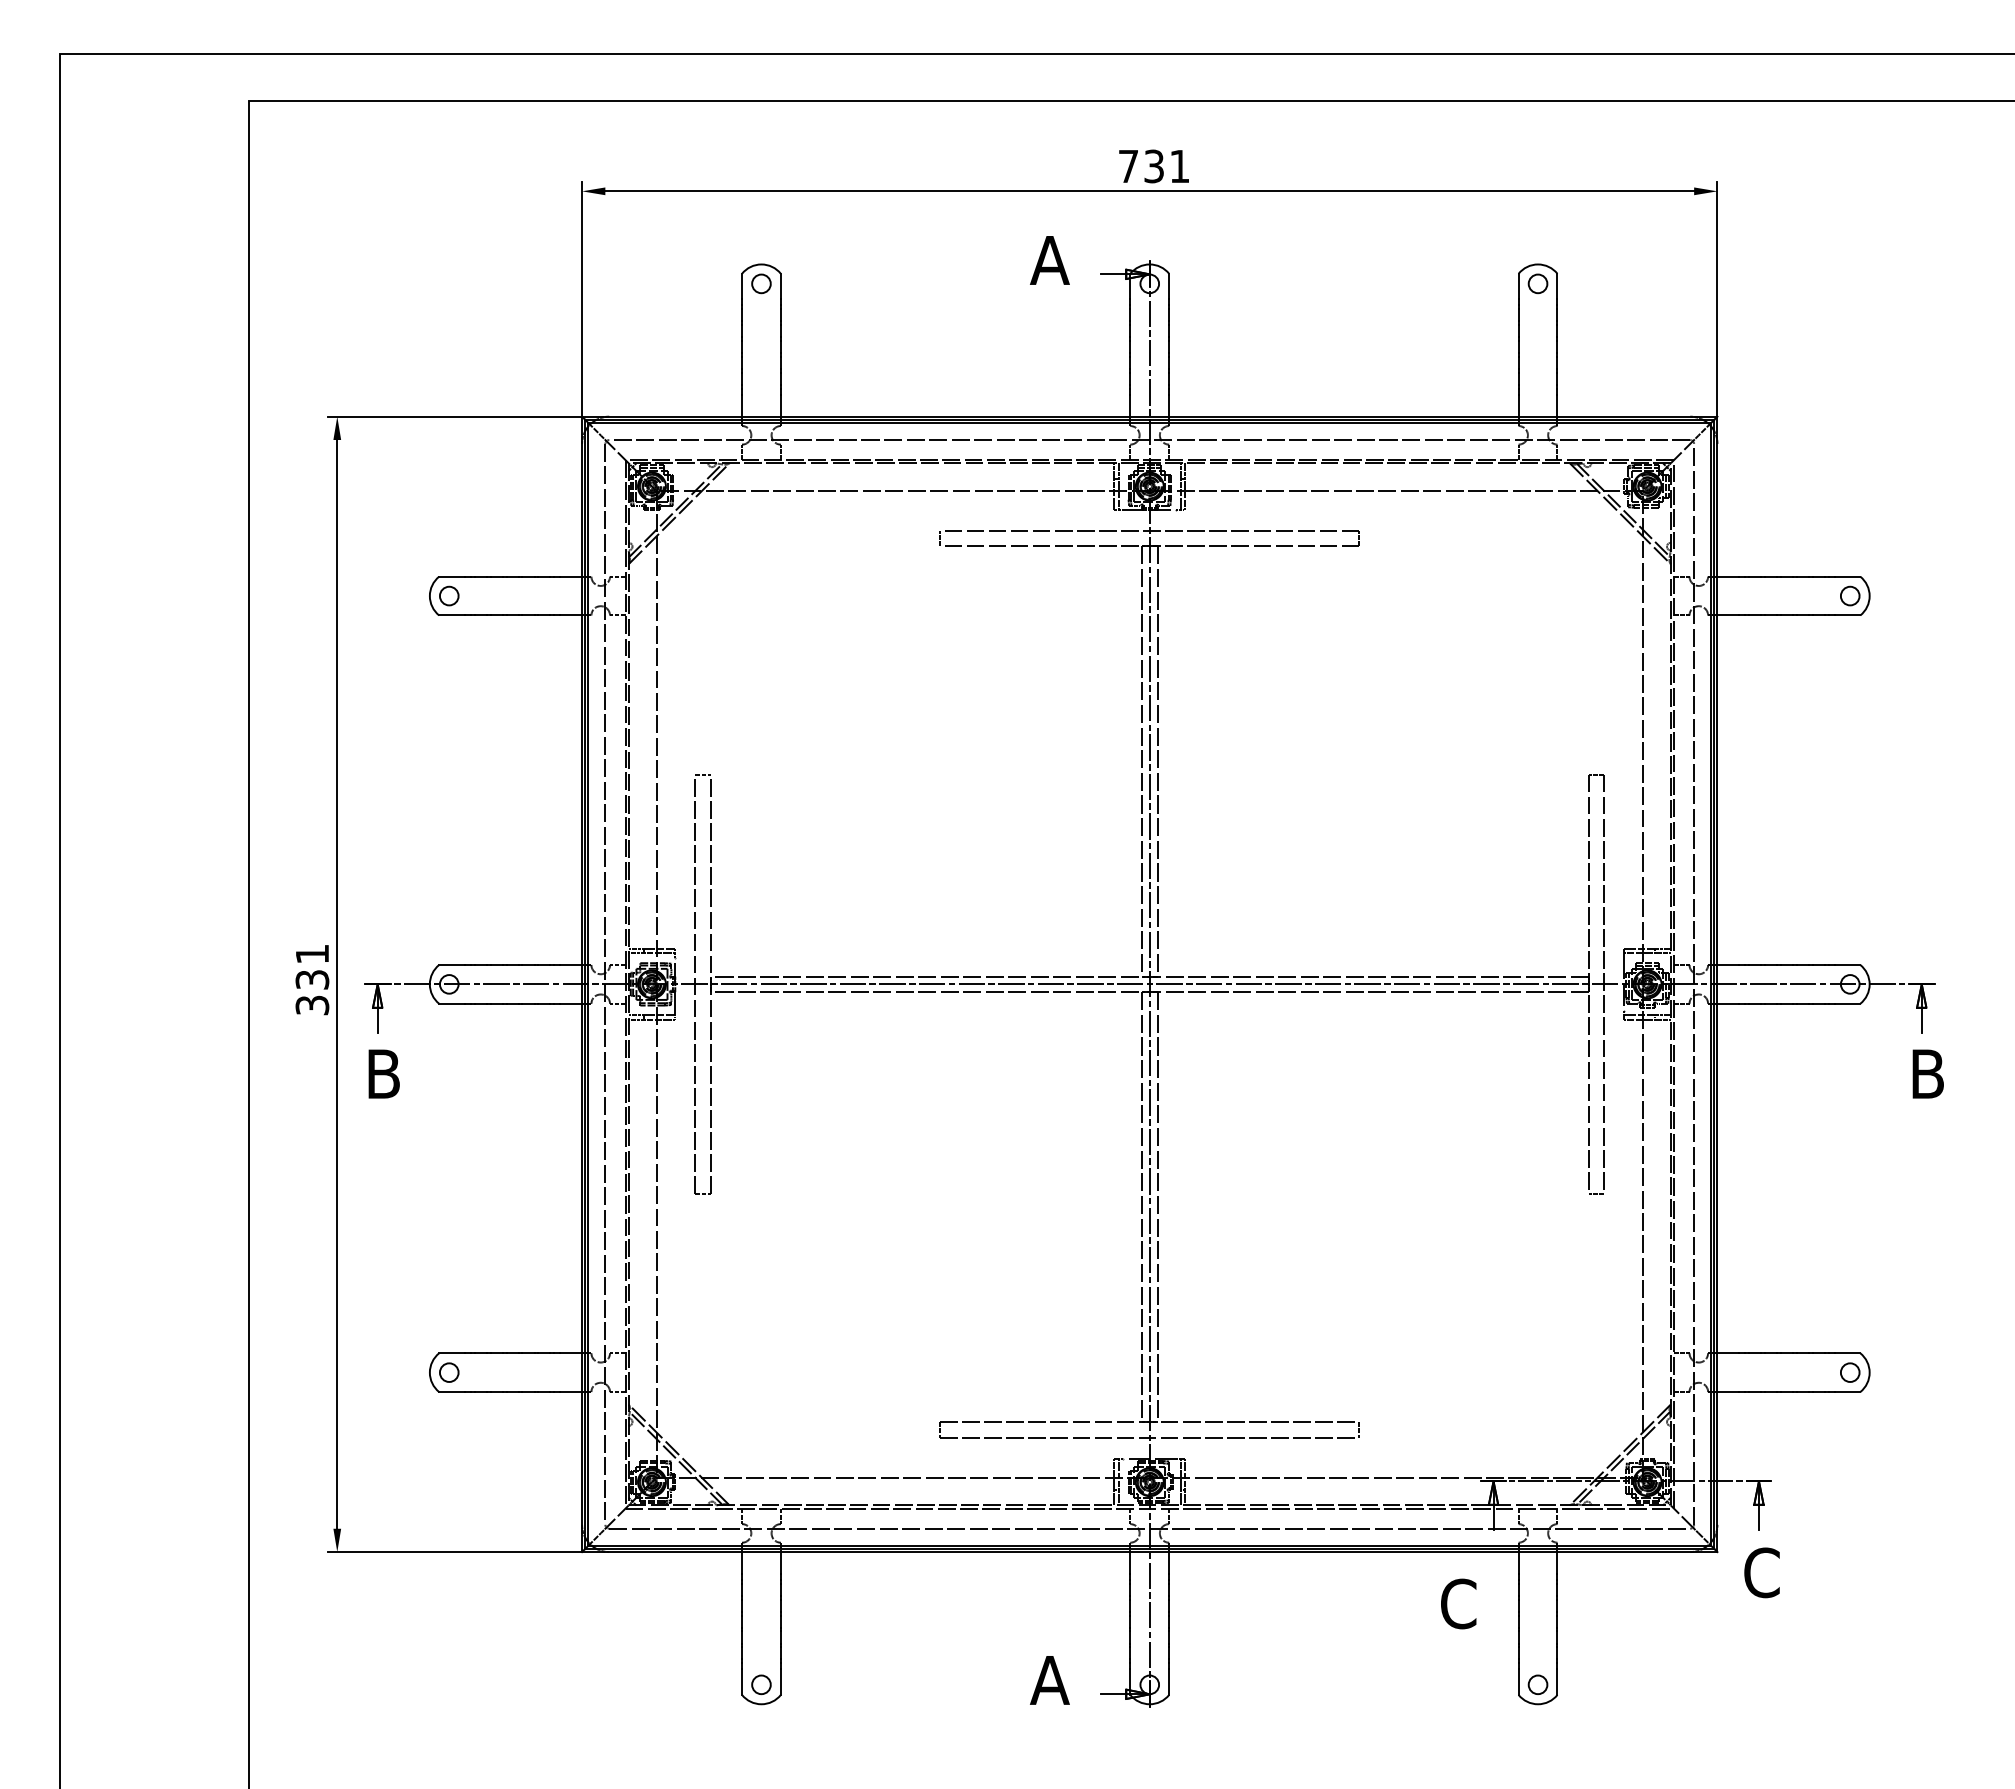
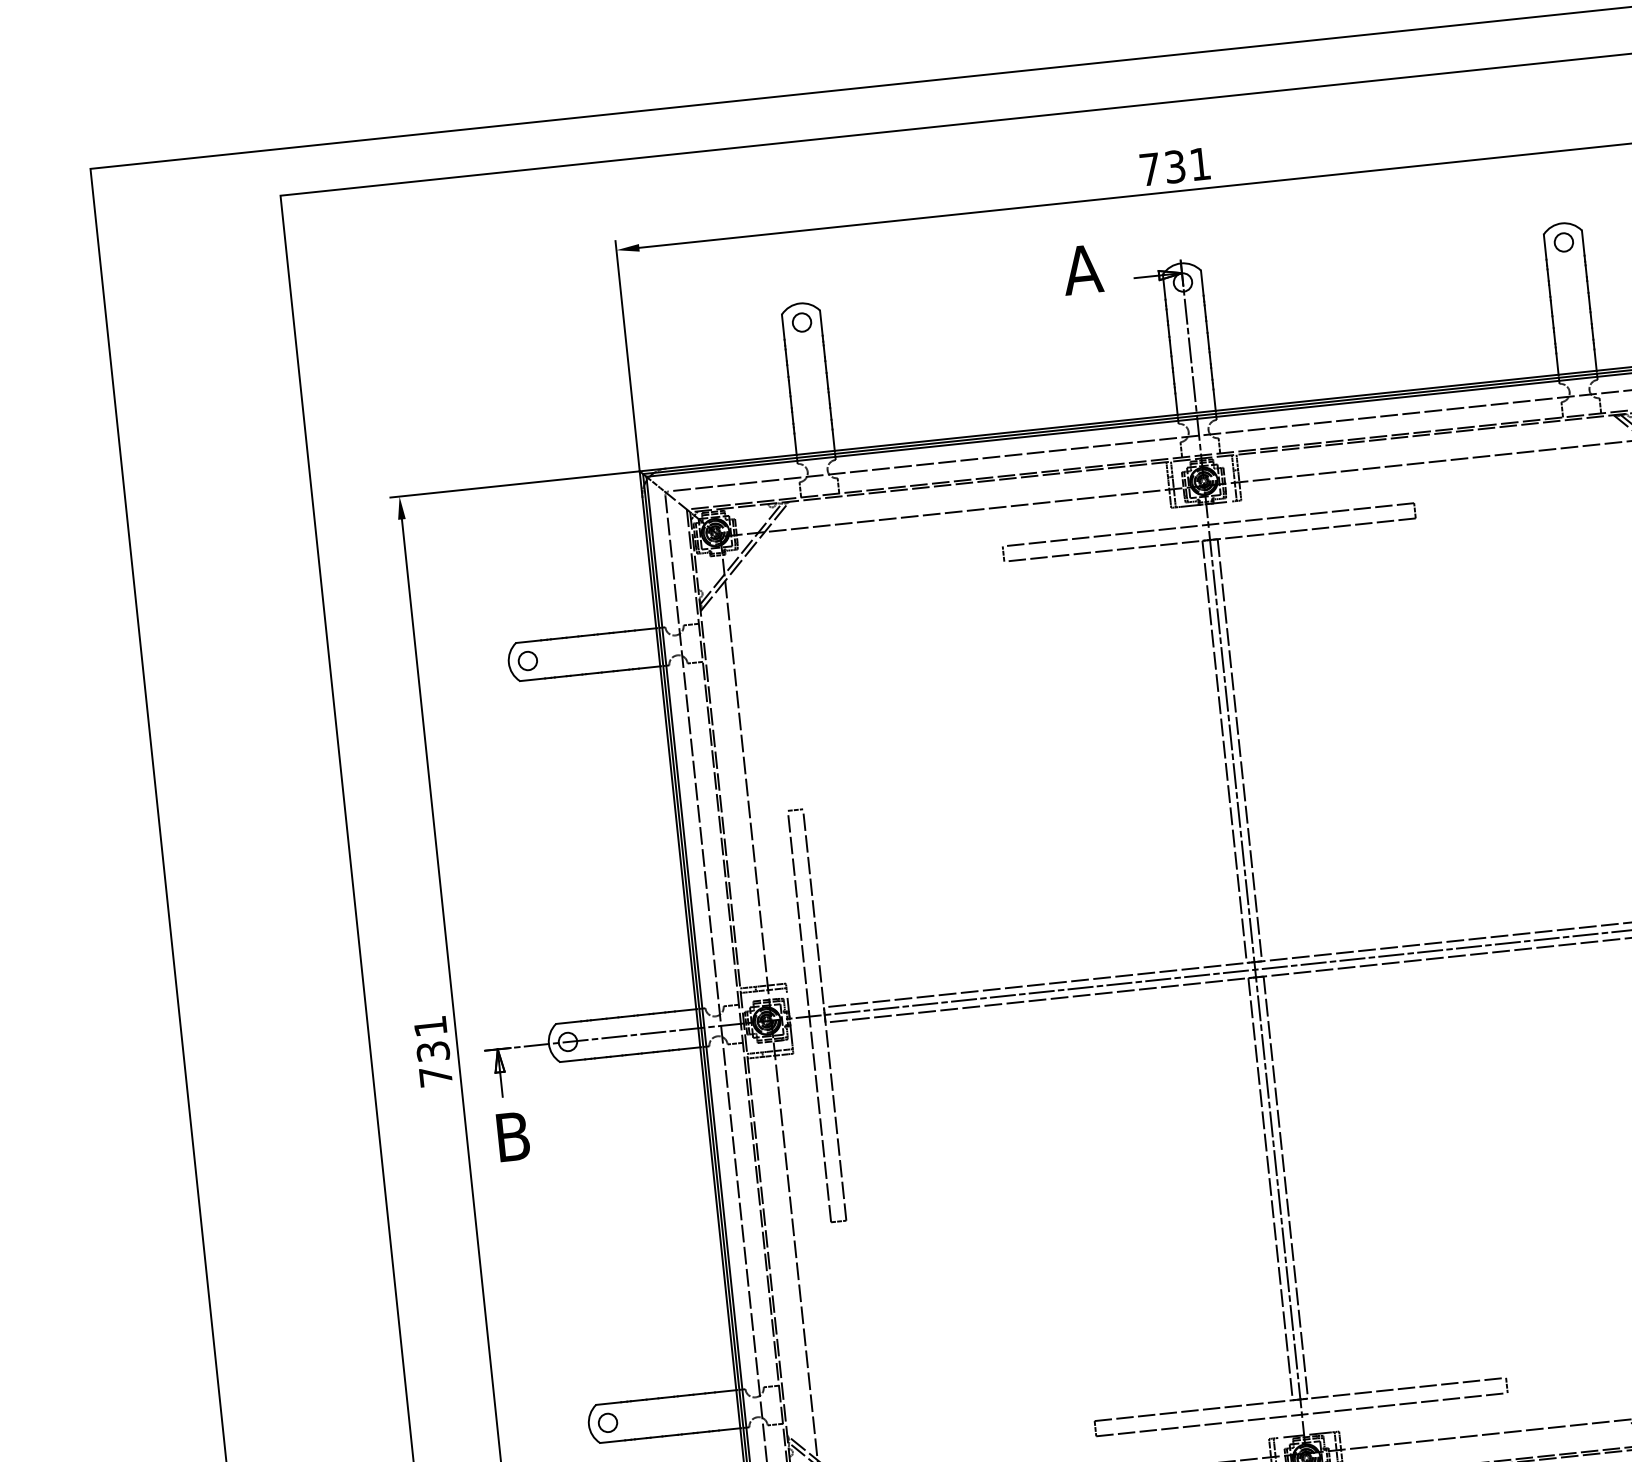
text: (312, 1005) -> (435, 1076), 331 -> 731

